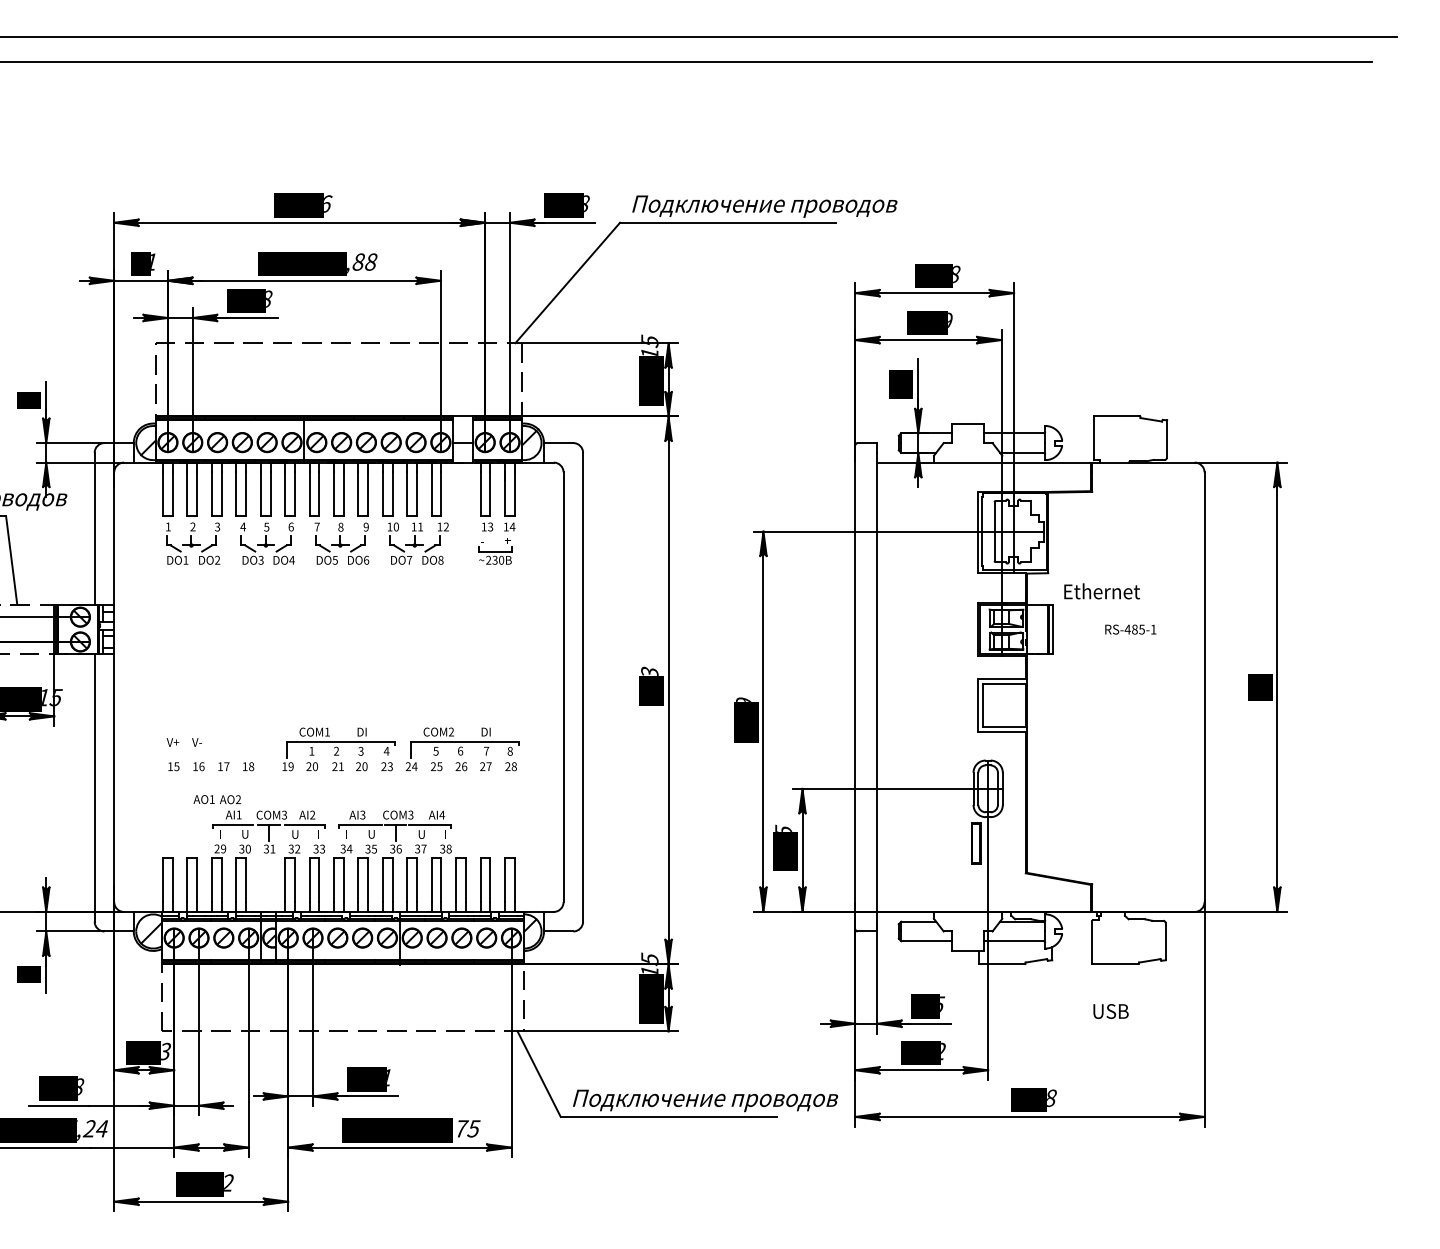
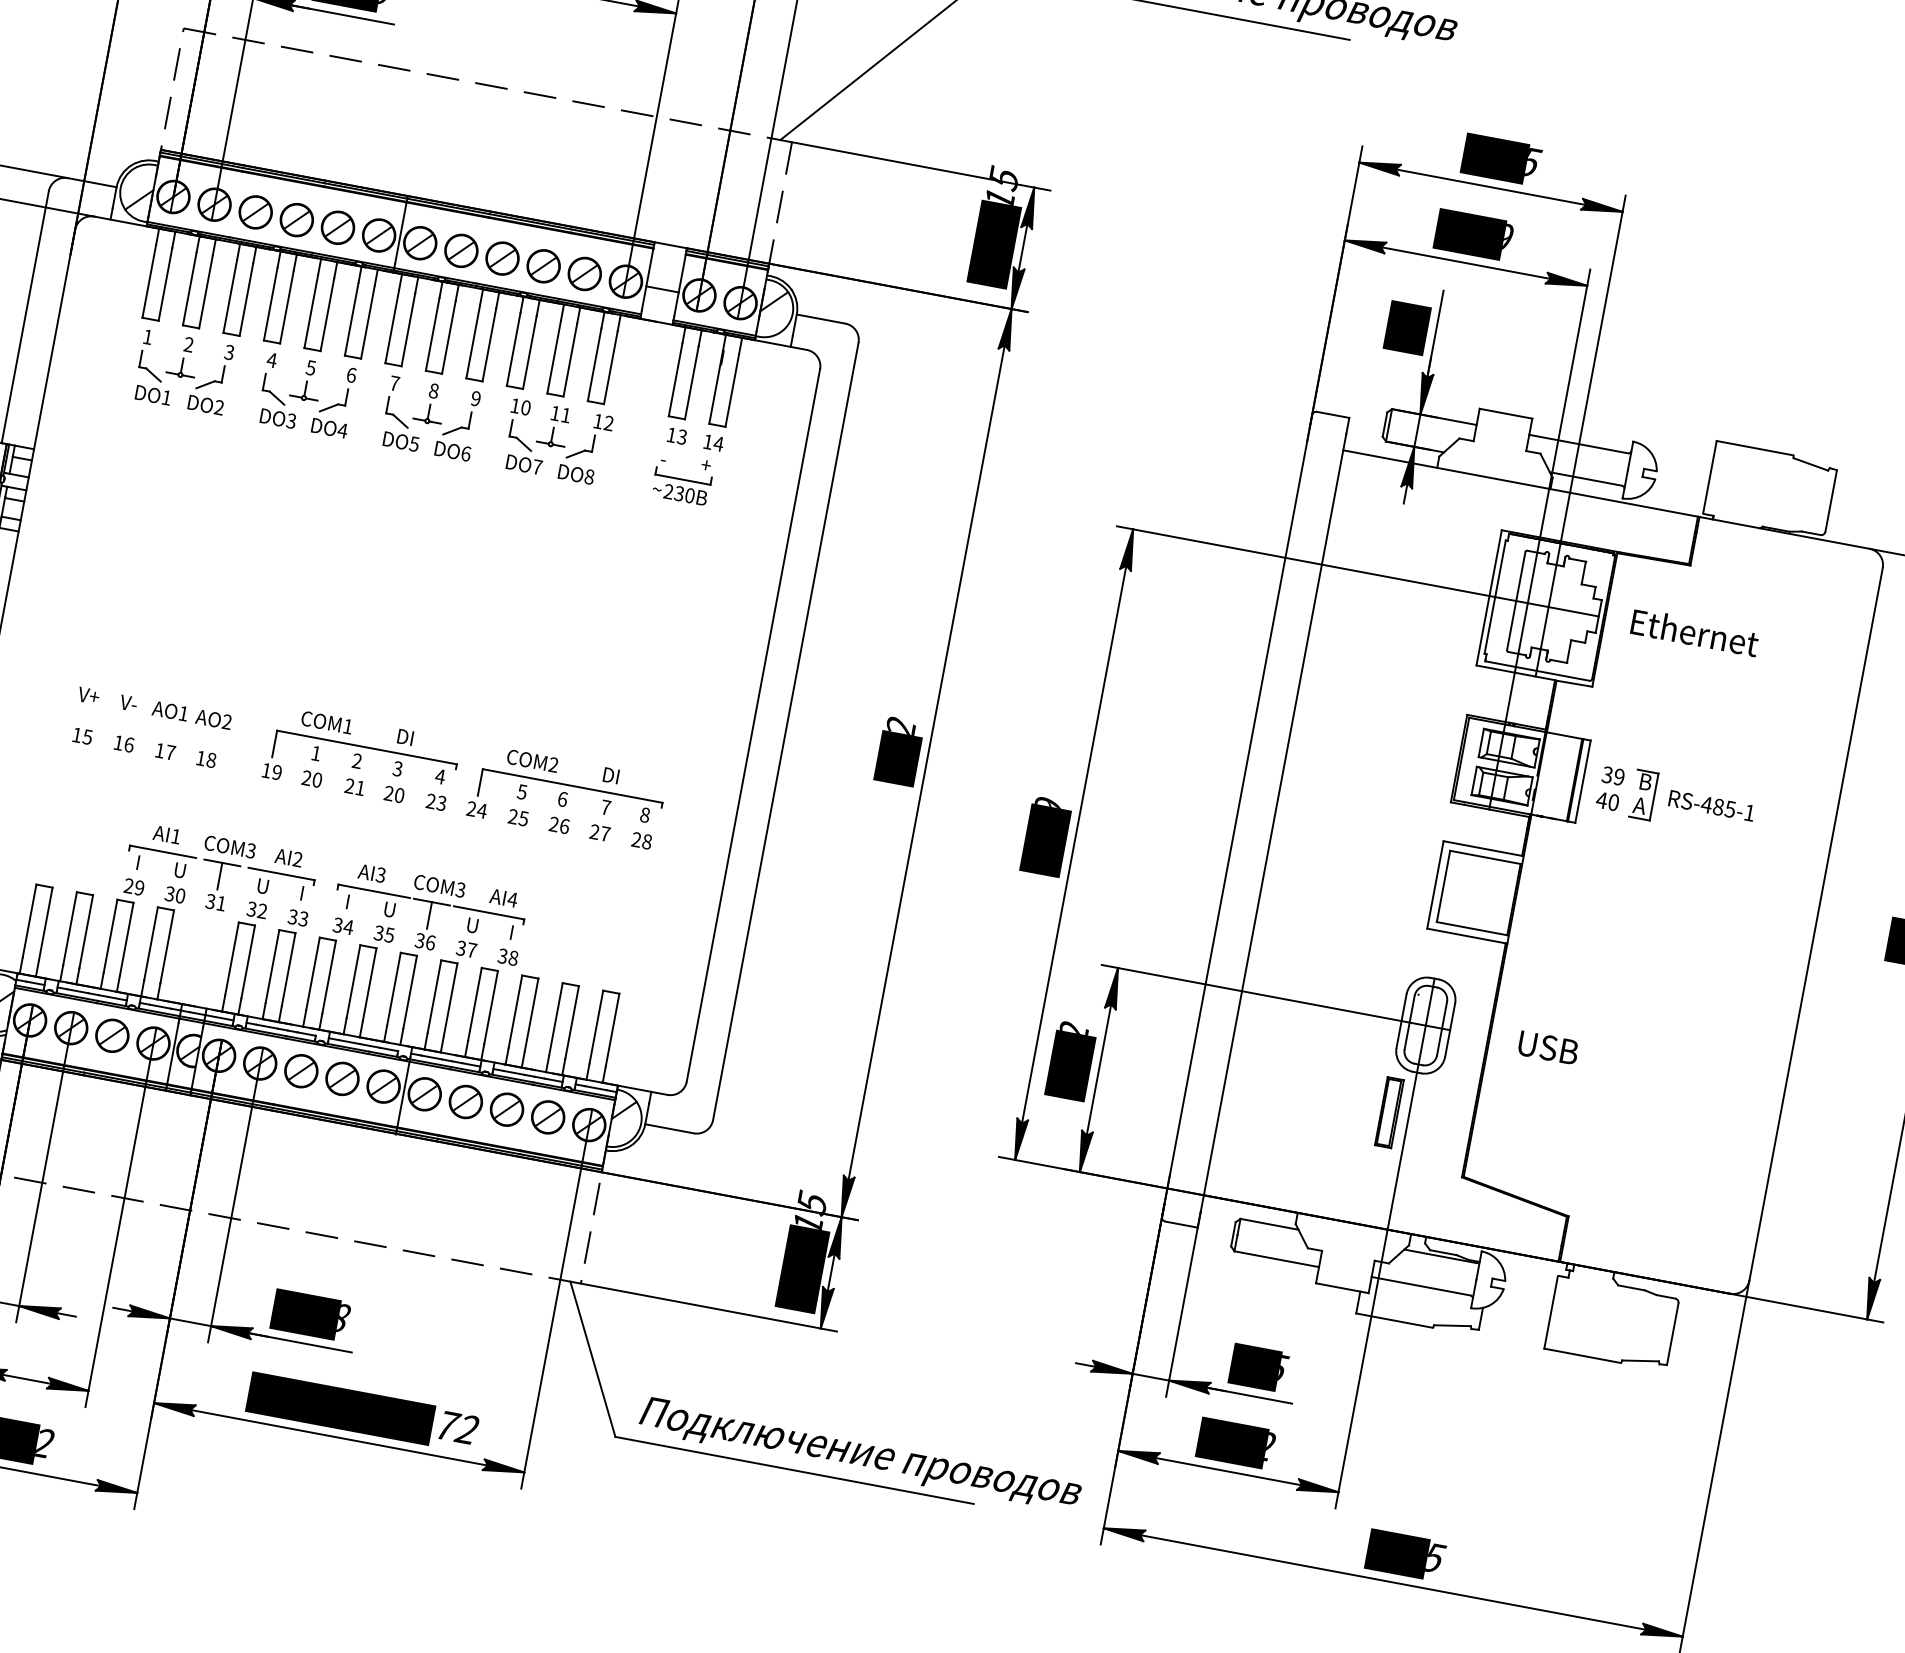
text: (956, 274) -> (1532, 163), 26,8 -> 32,5
text: (1102, 591) -> (1695, 632), moved
part: (1079, 630) -> (1626, 791), added
text: (649, 670) -> (901, 724), 113 -> 112
text: (217, 799) -> (192, 715), moved
text: (783, 827) -> (1074, 1026), 28,5 -> 25,2
text: (1110, 1011) -> (1547, 1047), moved
text: (389, 1077) -> (343, 1318), 4,21 -> 5,08
text: (1052, 1097) -> (1436, 1557), 71,8 -> 71,5
text: (473, 1128) -> (467, 1429), 5,08=45,75 -> 5,08=45,72

